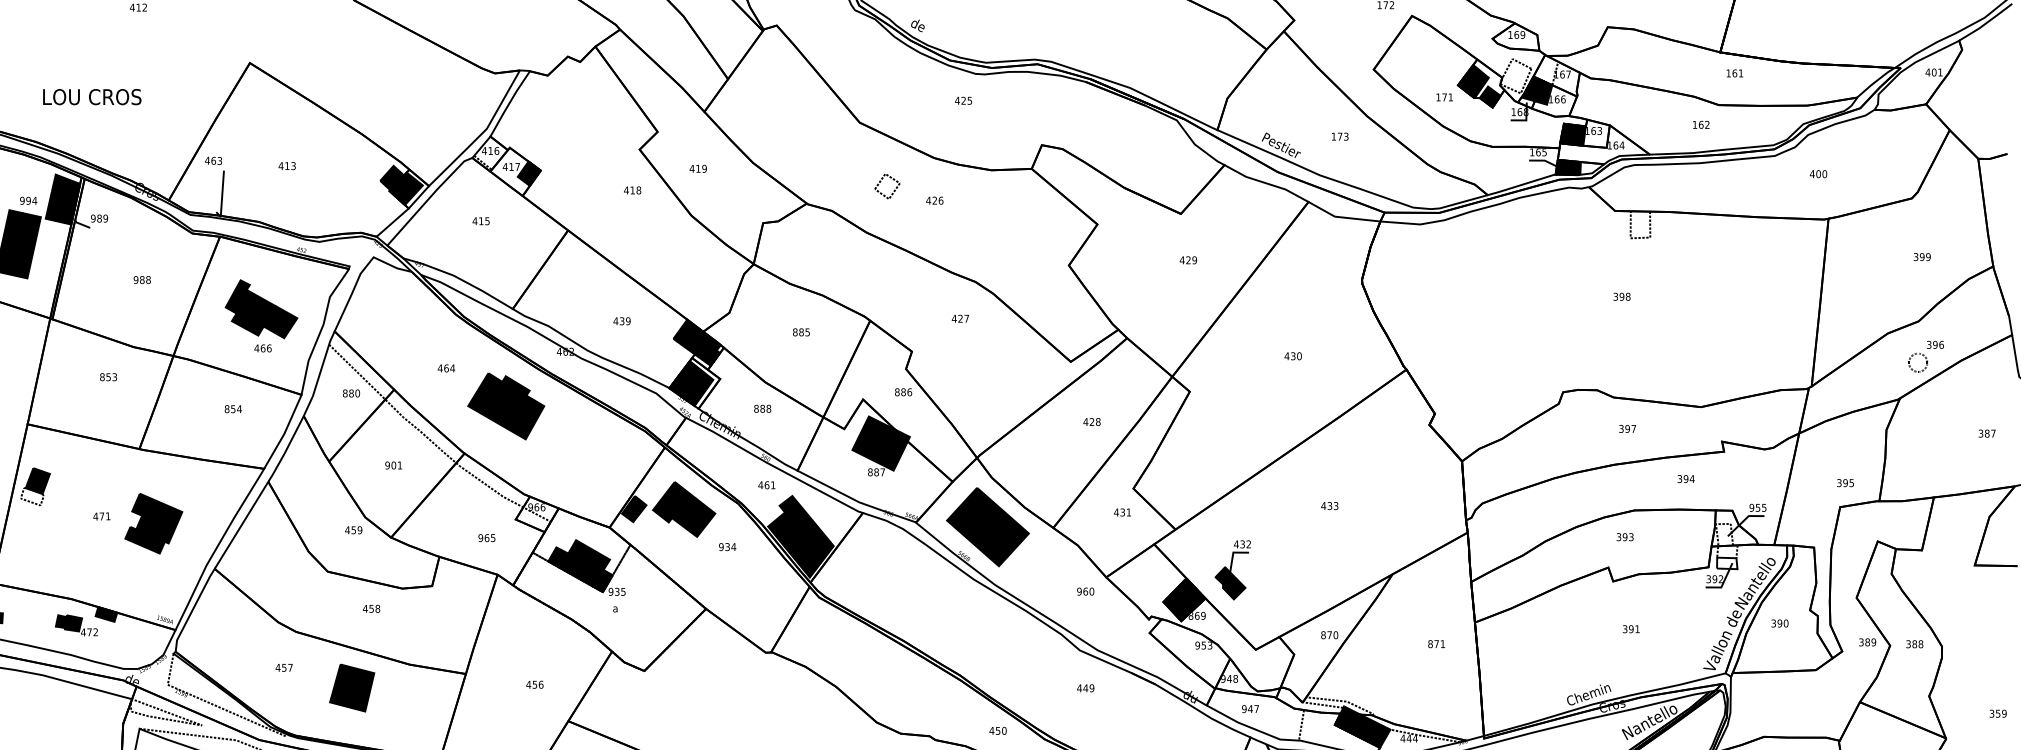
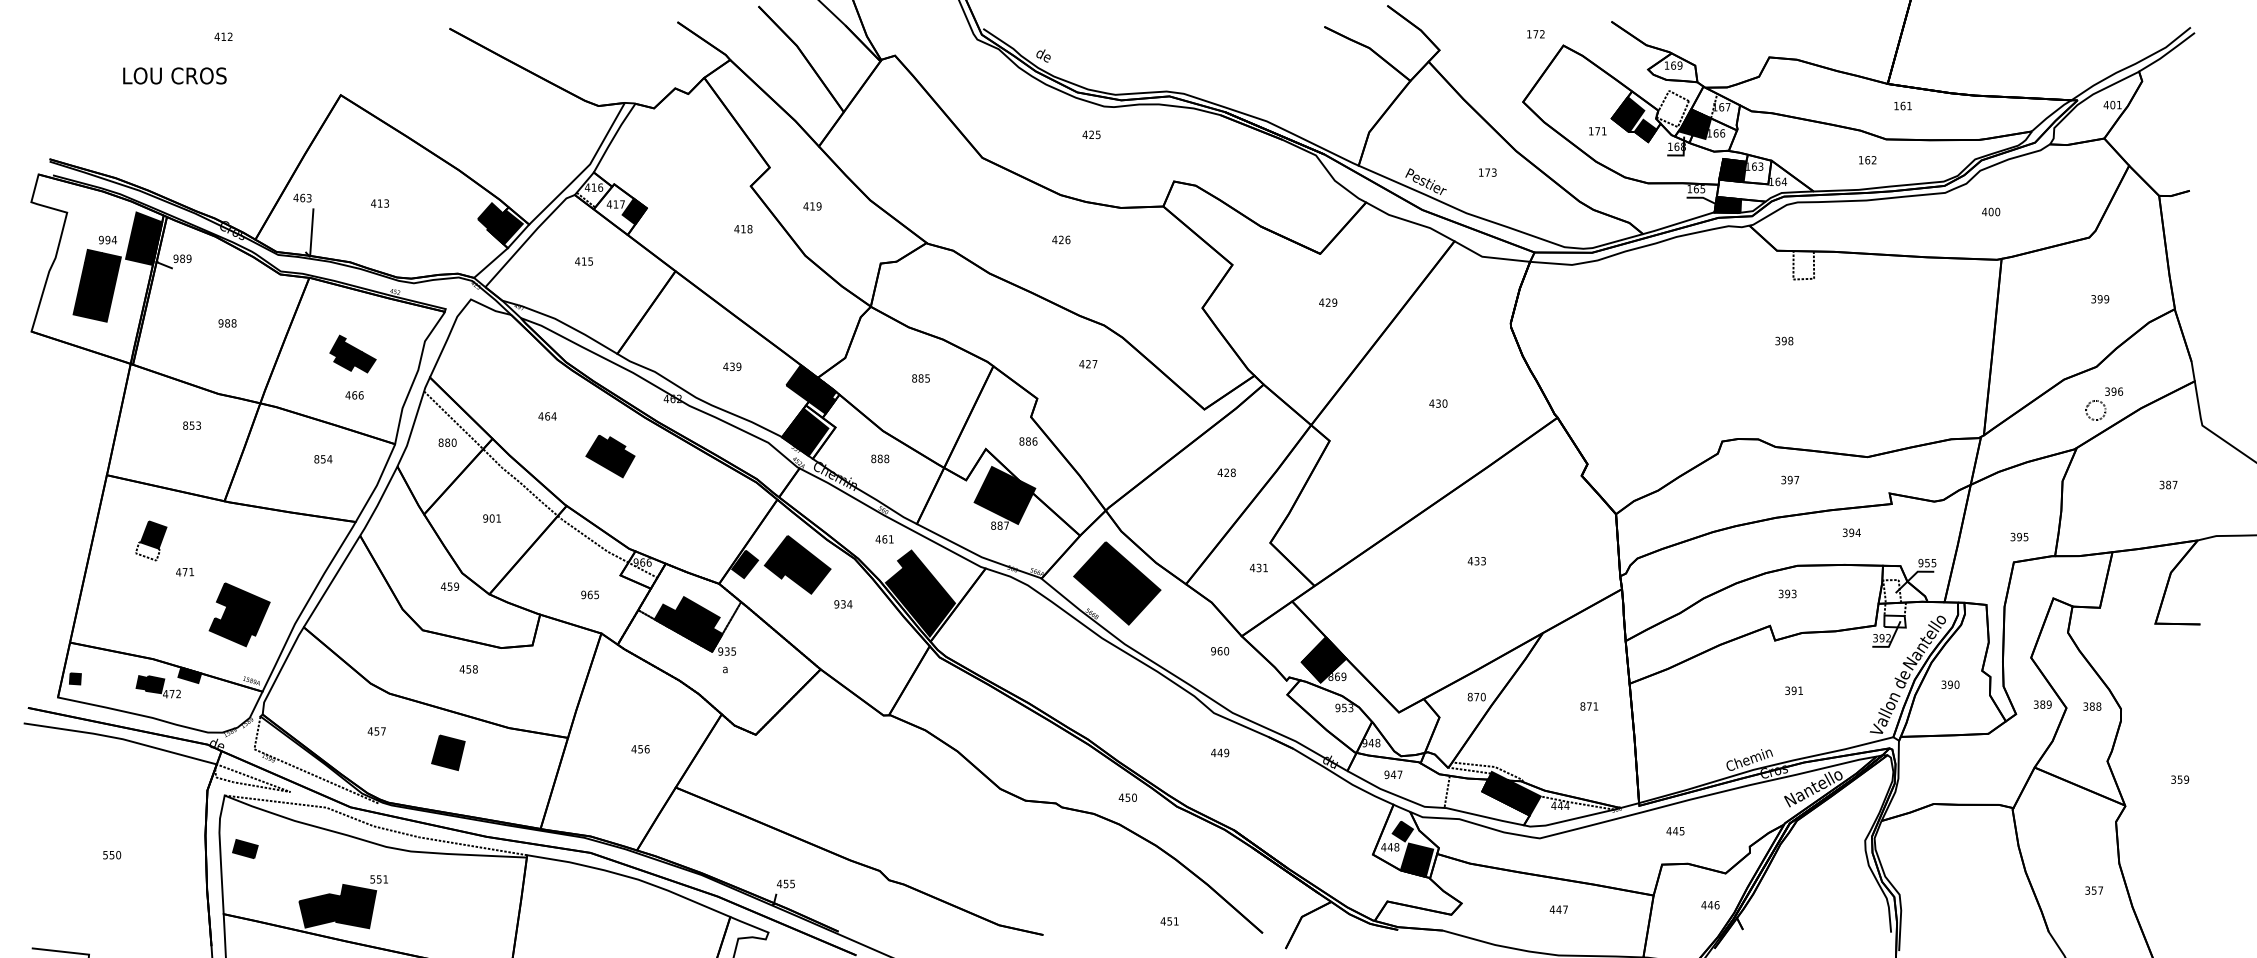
text: (91, 96) -> (174, 75), moved
part: (880, 182) -> (1004, 220), removed
part: (261, 308) -> (352, 353), size x0.6
part: (506, 406) -> (610, 456), size x0.6
part: (35, 486) -> (151, 540), moved
part: (153, 523) -> (239, 614), moved
part: (1232, 570) -> (1374, 628), removed
part: (352, 687) -> (448, 752), size x0.7

